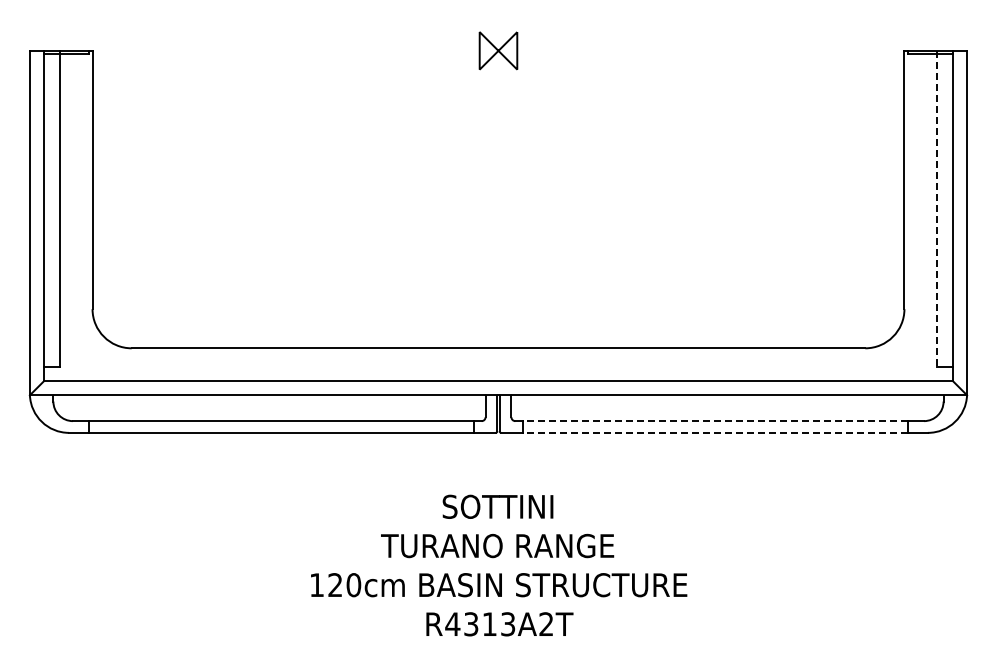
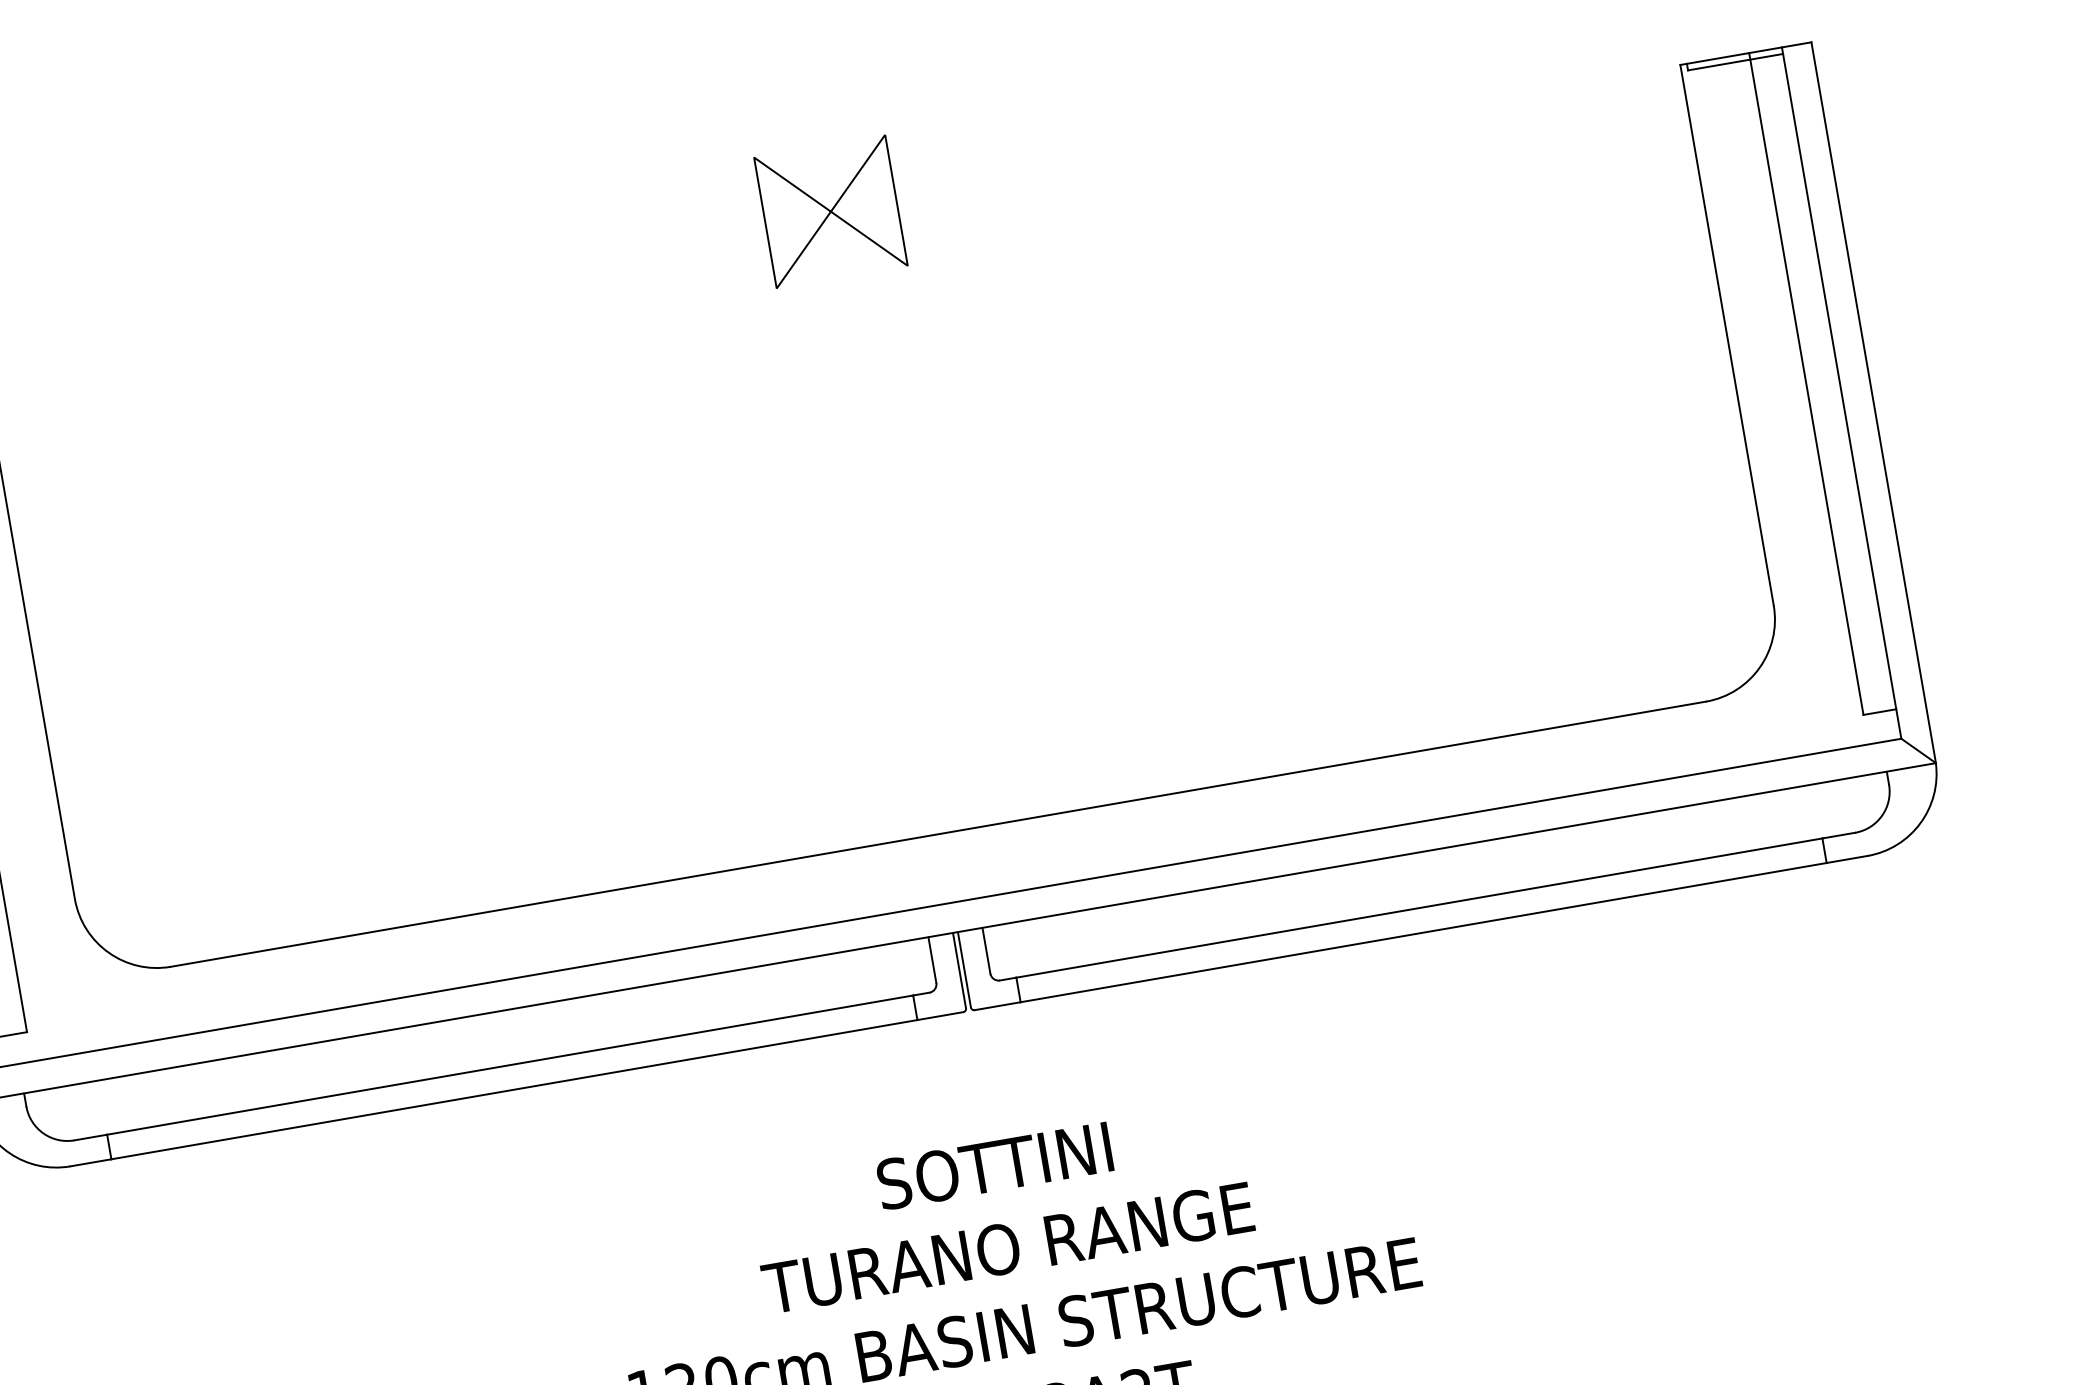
part: (498, 50) -> (830, 211), size x1.67
line: (937, 209) -> (1806, 385), dashed -> solid
line: (715, 421) -> (1418, 908), dashed -> solid
line: (715, 432) -> (1422, 931), dashed -> solid

